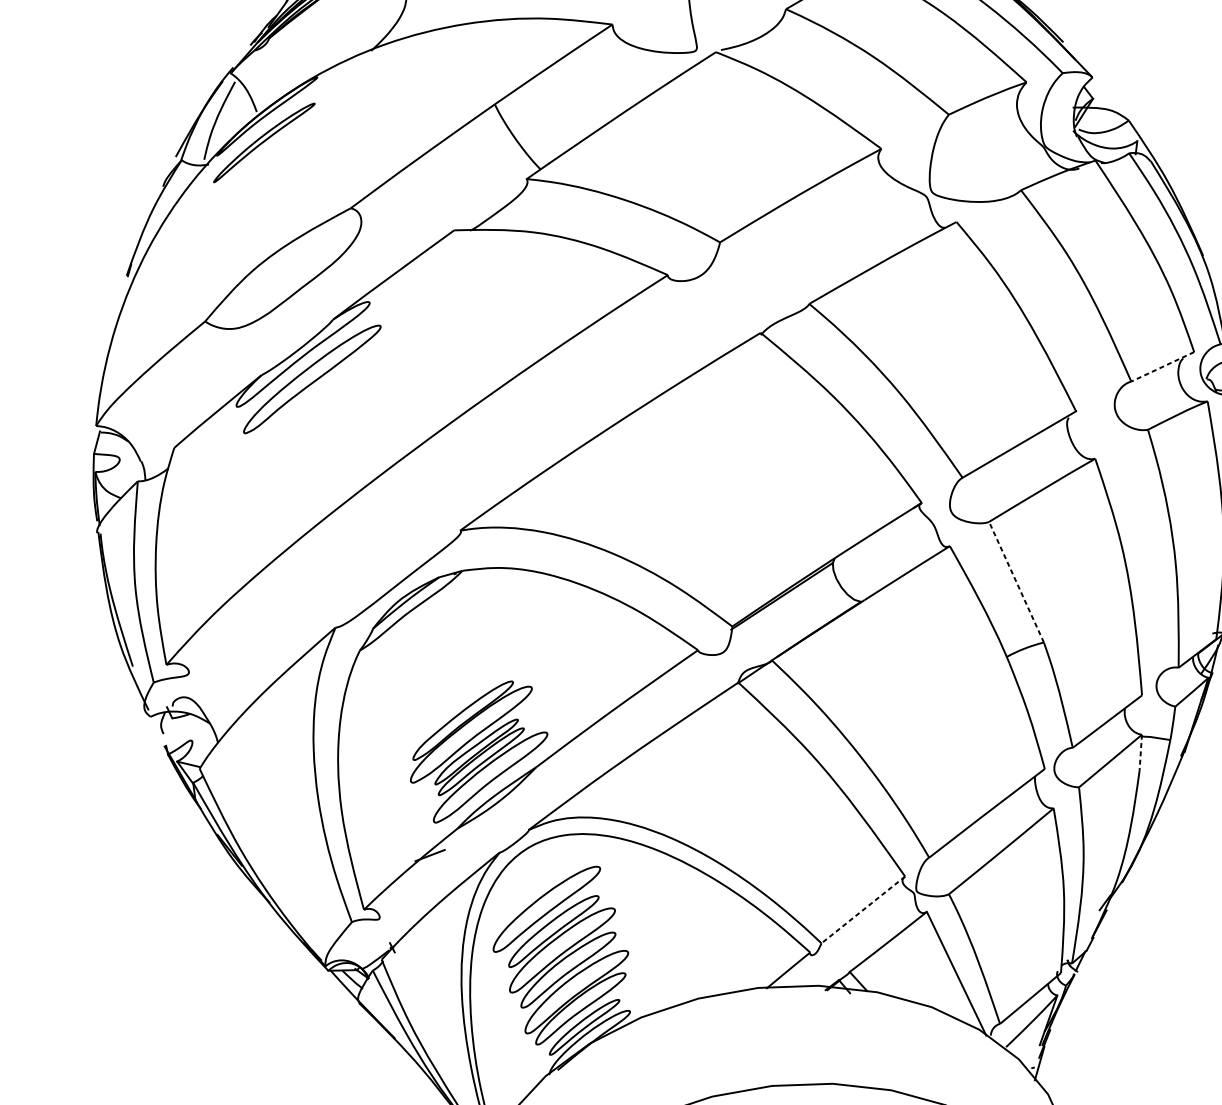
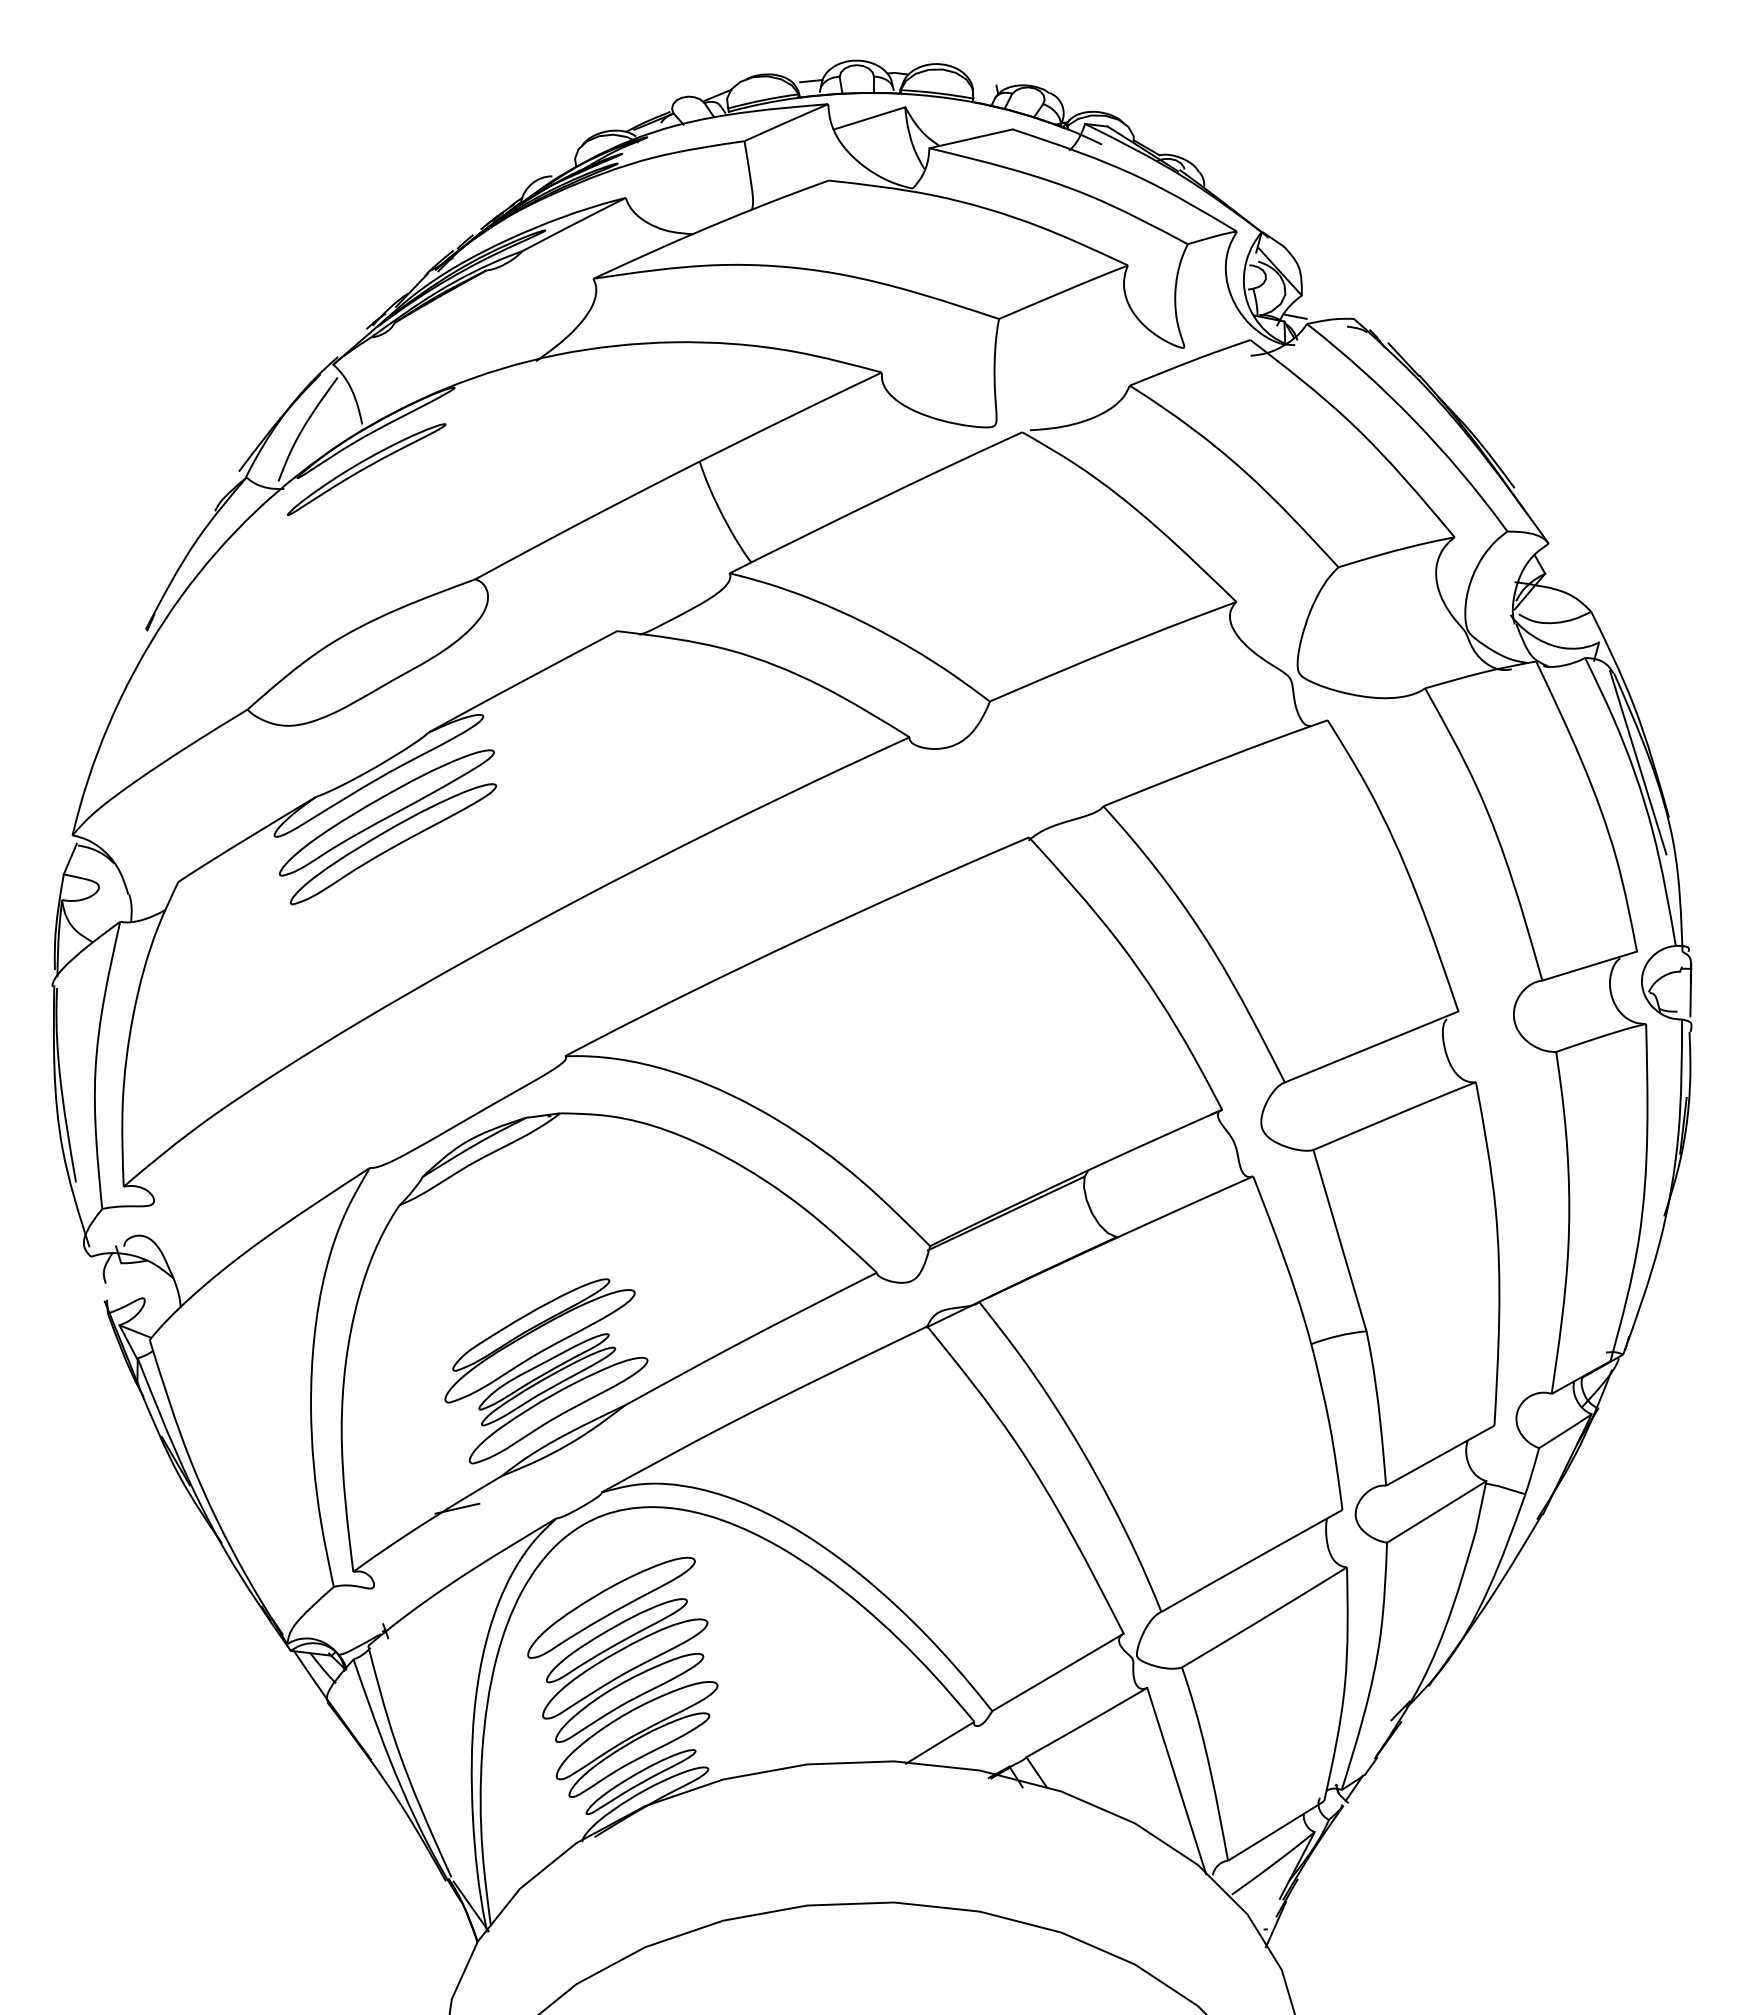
line: (1176, 220) -> (1638, 762), added
line: (1162, 367) -> (1589, 966), dashed -> solid
part: (319, 400) -> (392, 844), added
line: (1016, 582) -> (1339, 1240), dashed -> solid
line: (1141, 752) -> (1481, 1506), dashed -> solid
line: (862, 910) -> (1057, 1672), dashed -> solid

